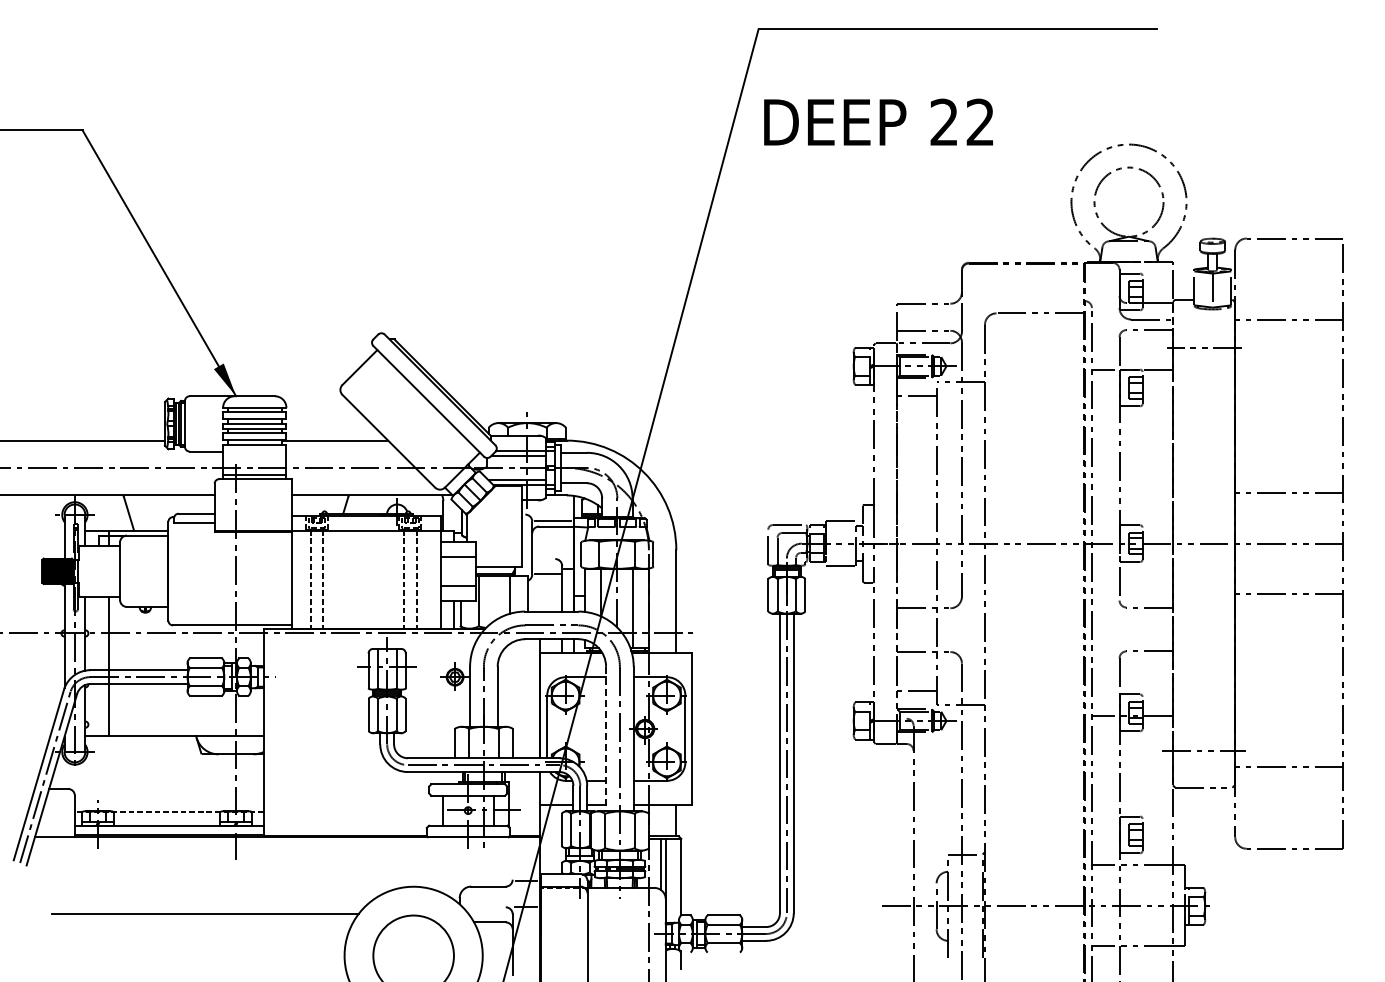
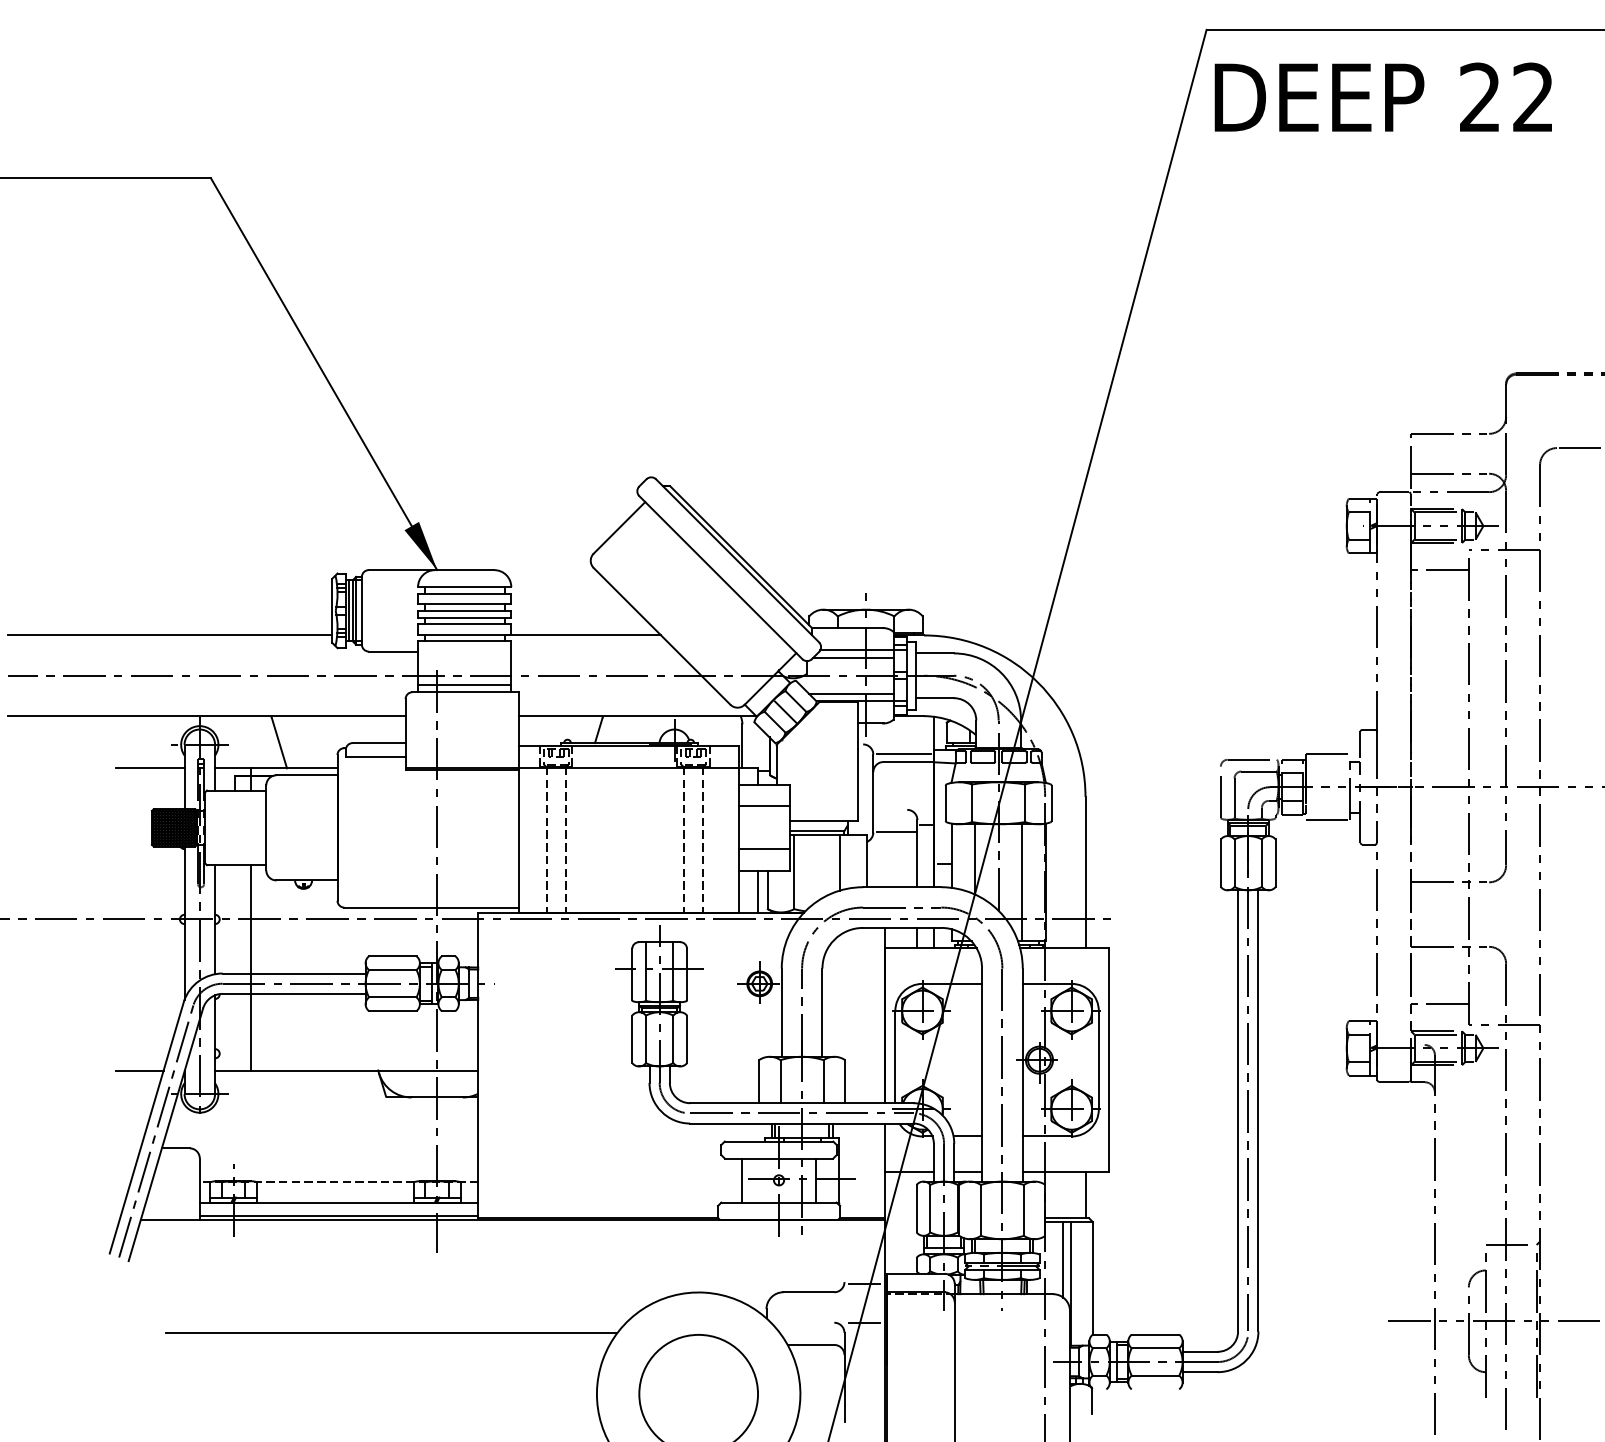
text: (878, 121) -> (1383, 96), moved
line: (41, 530) -> (150, 767), added
line: (34, 736) -> (140, 1071), added
line: (606, 739) -> (982, 1075), dashed -> solid

